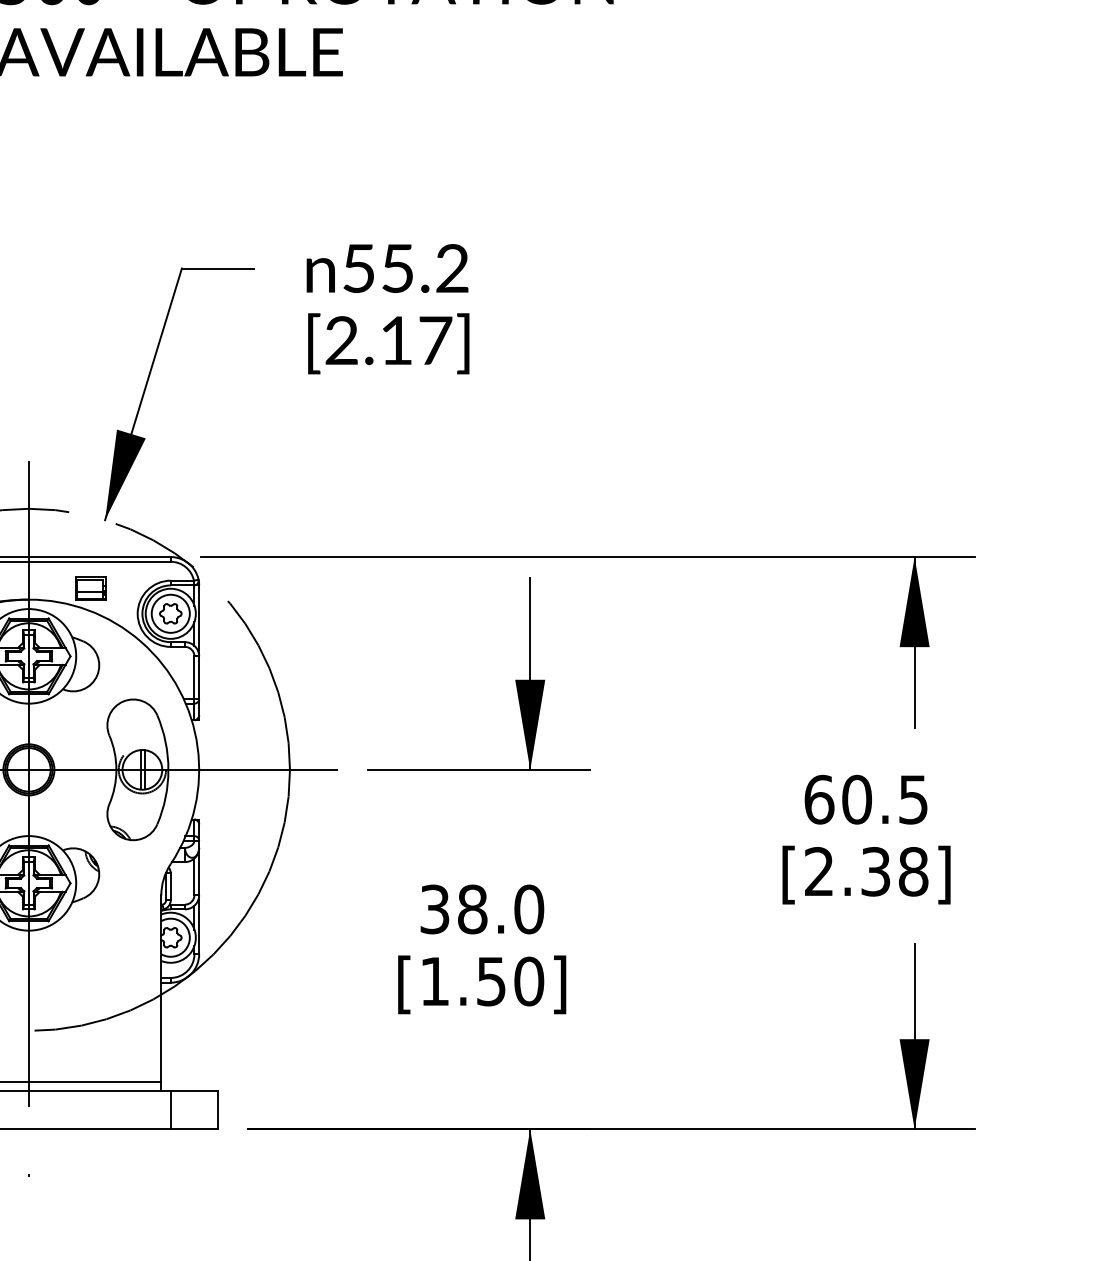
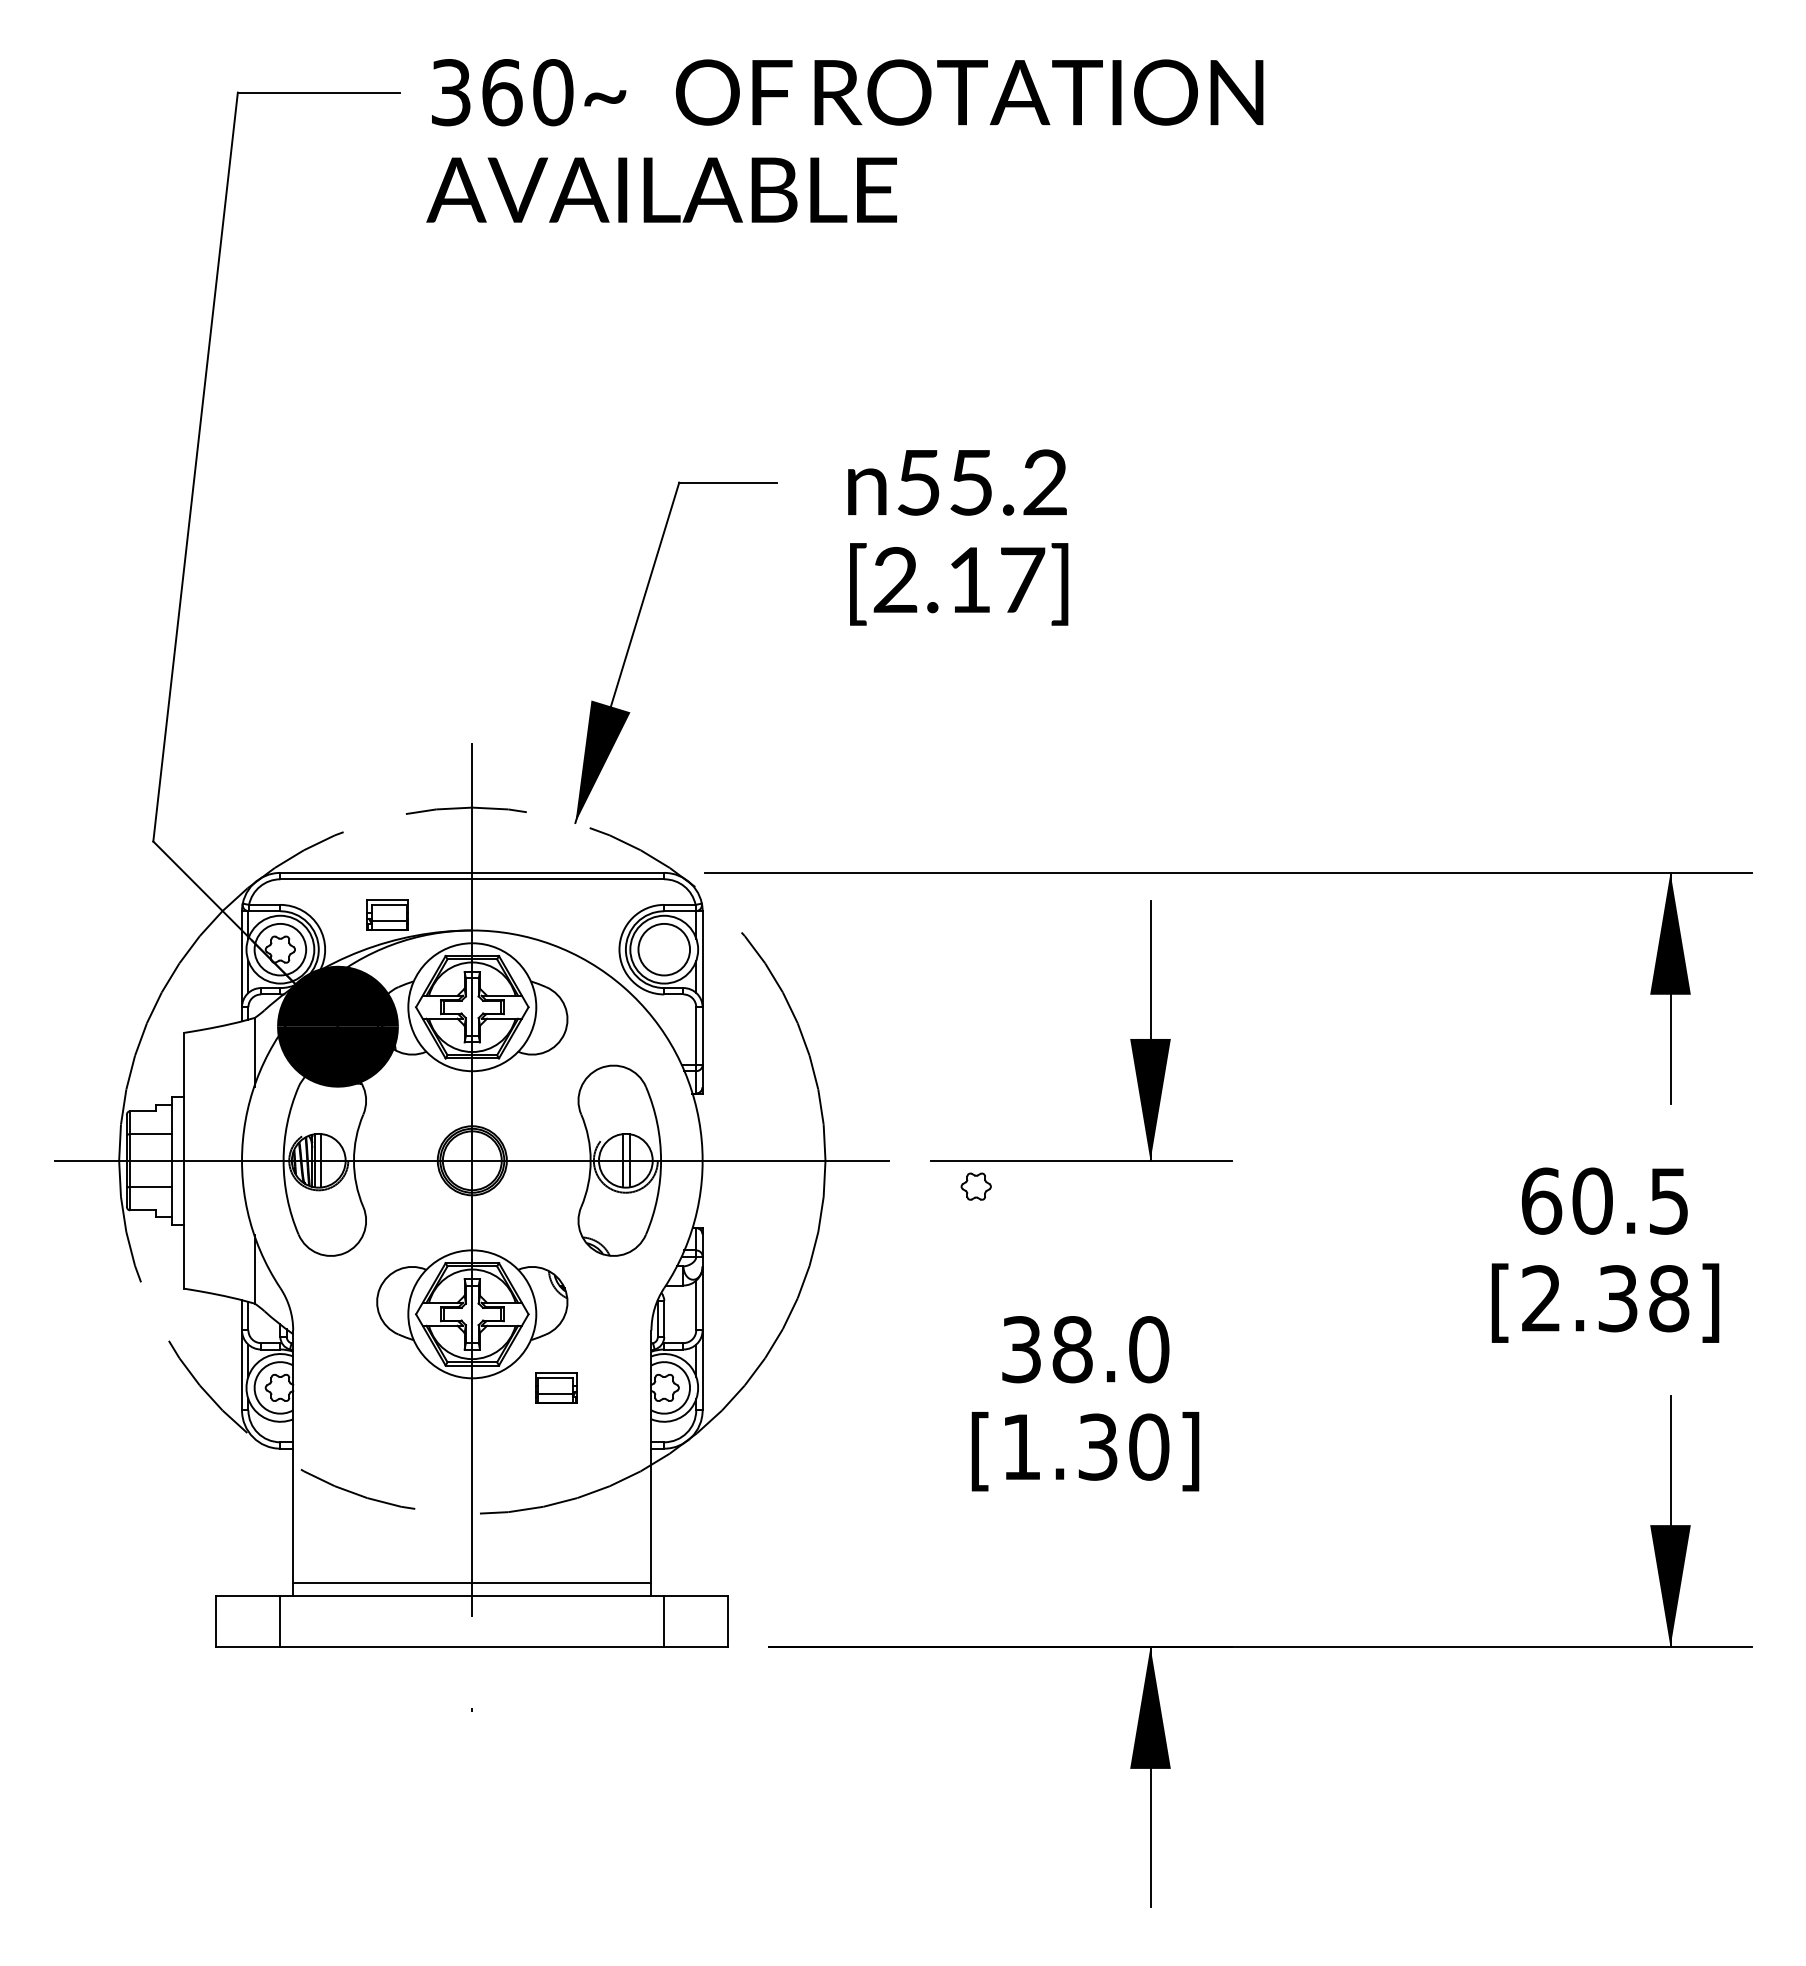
part: (91, 587) -> (556, 1387), moved
part: (170, 613) -> (975, 1186), moved
text: (491, 981) -> (1098, 1446), [1.50] -> [1.30]

